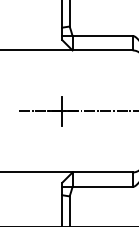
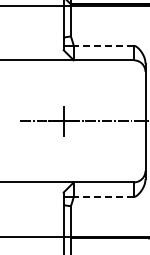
line: (102, 35) -> (103, 45), solid -> dashed
line: (102, 186) -> (103, 196), solid -> dashed

